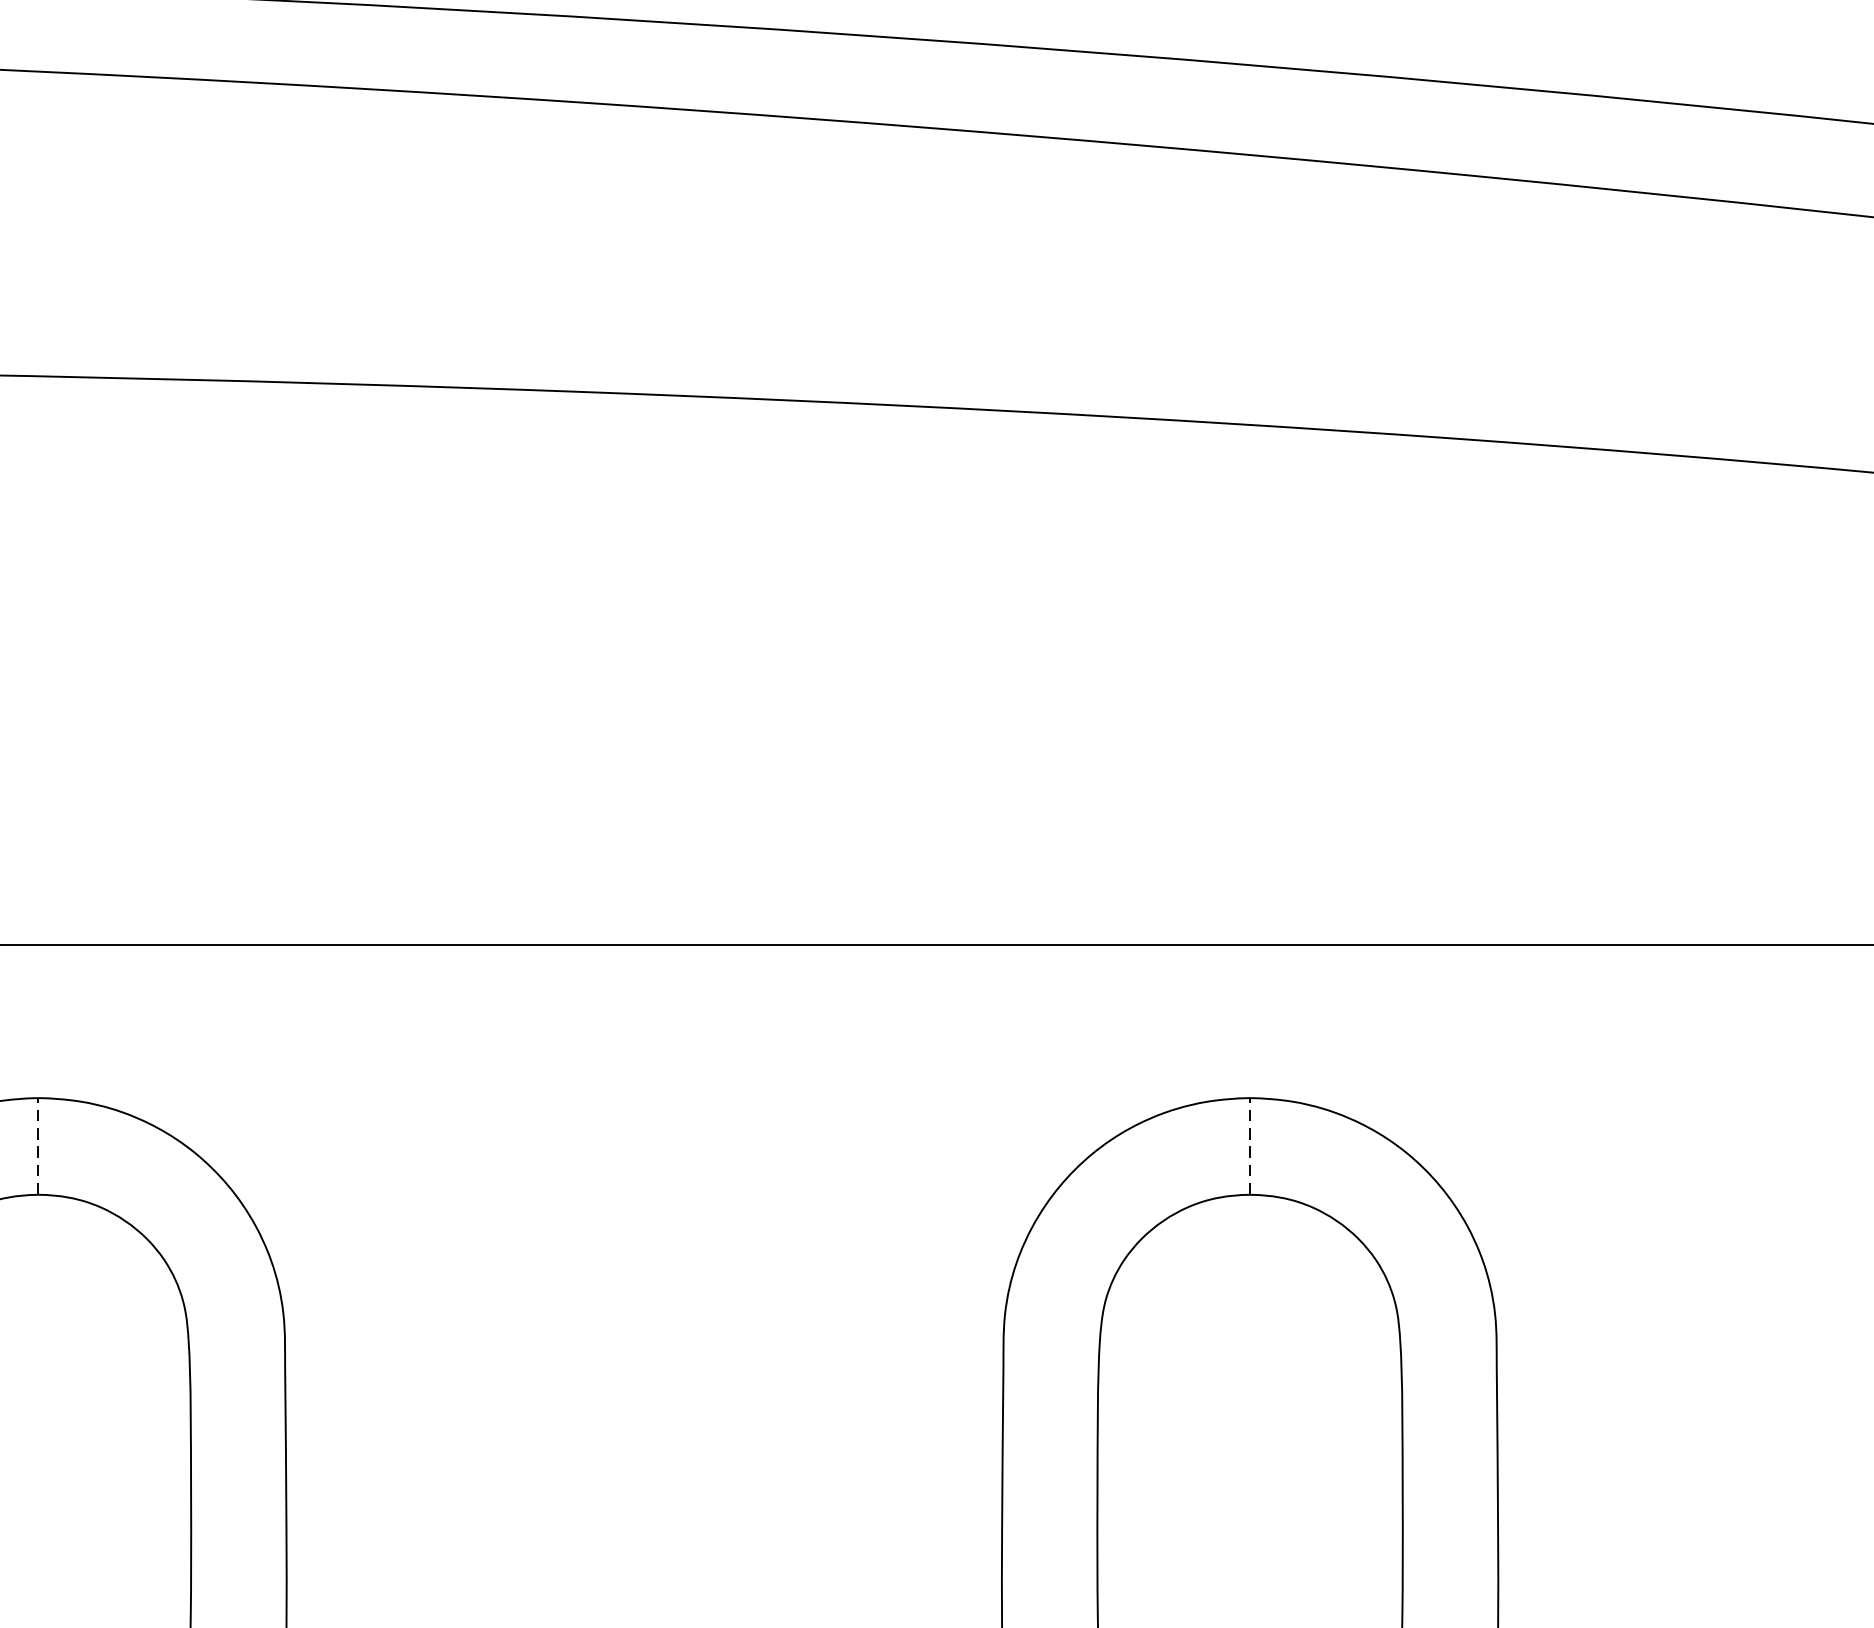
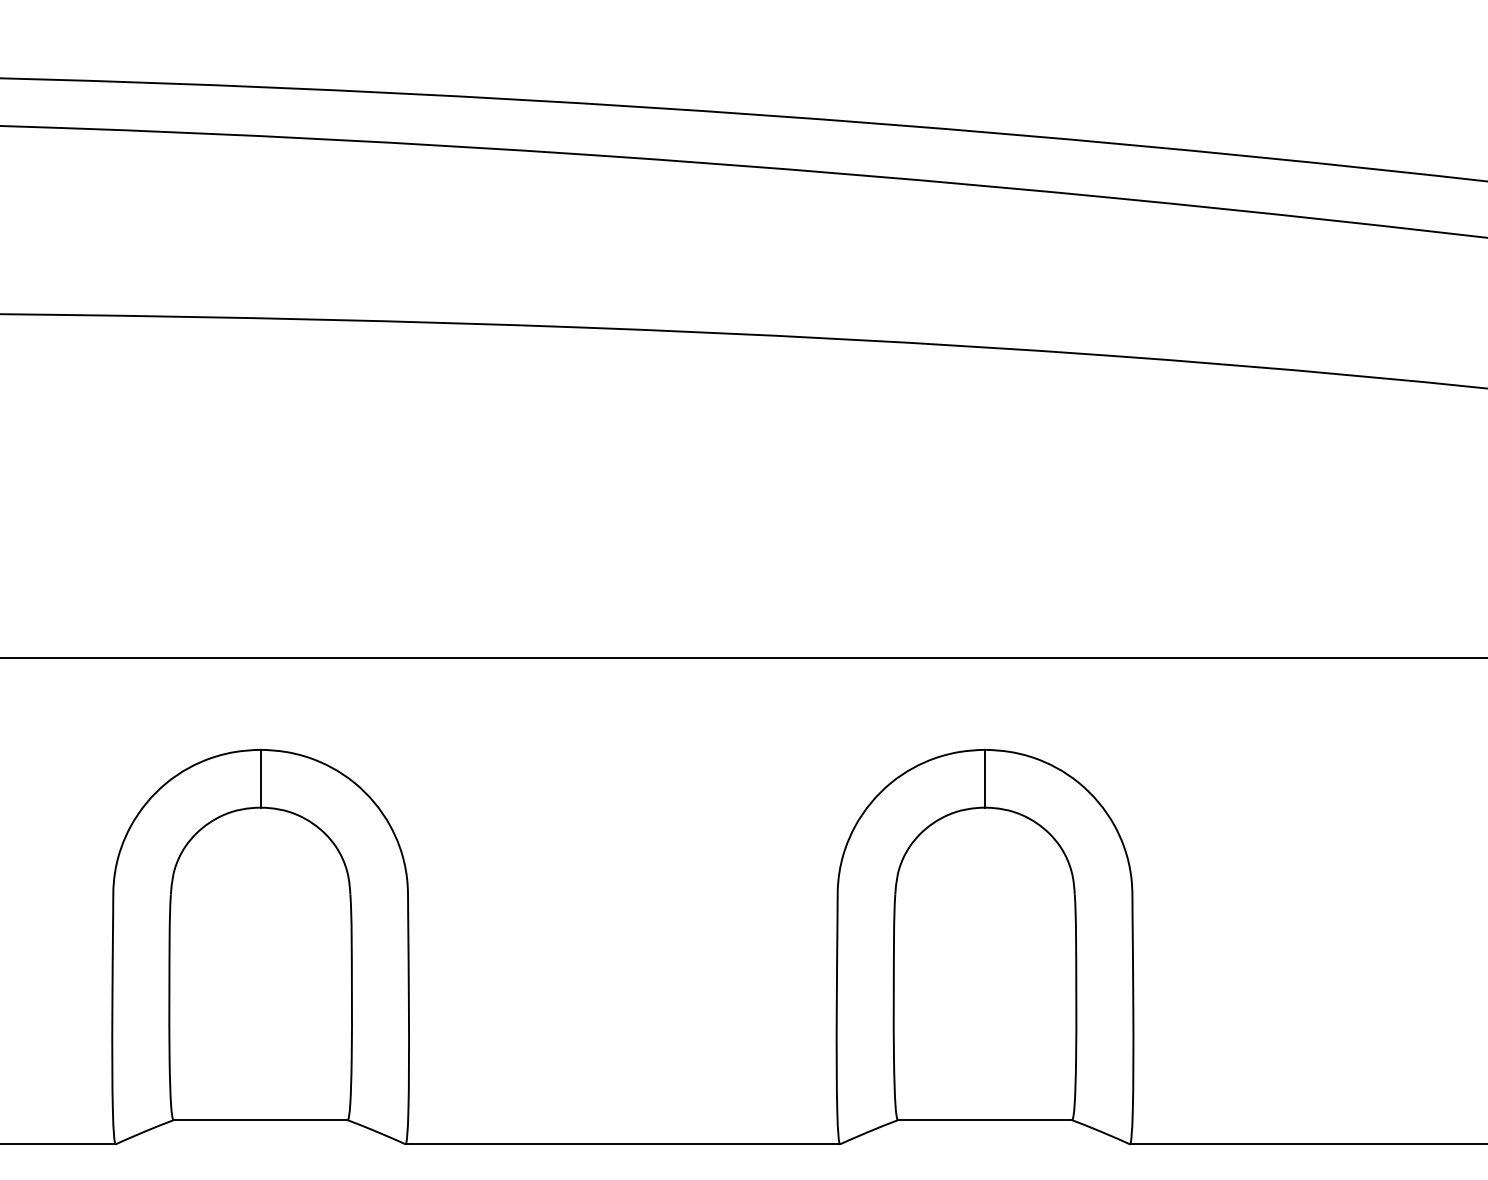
line: (38, 1145) -> (260, 778), dashed -> solid
line: (1250, 1145) -> (985, 778), dashed -> solid

